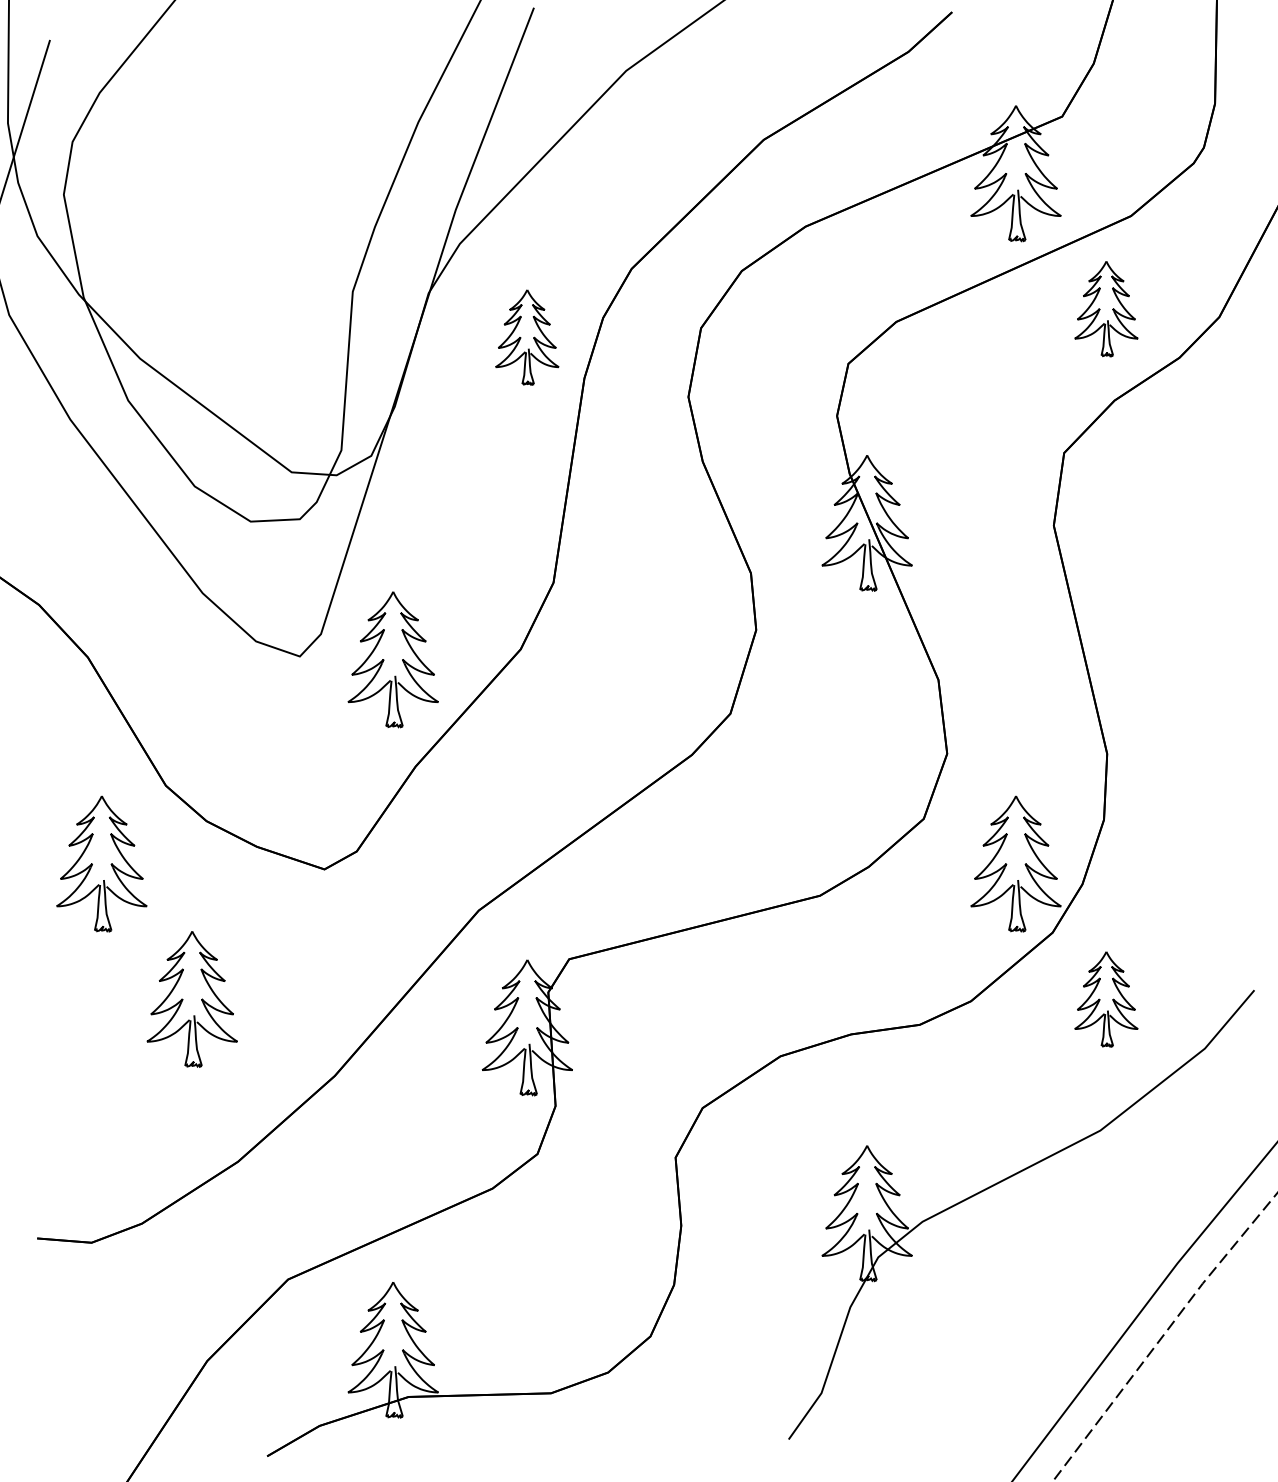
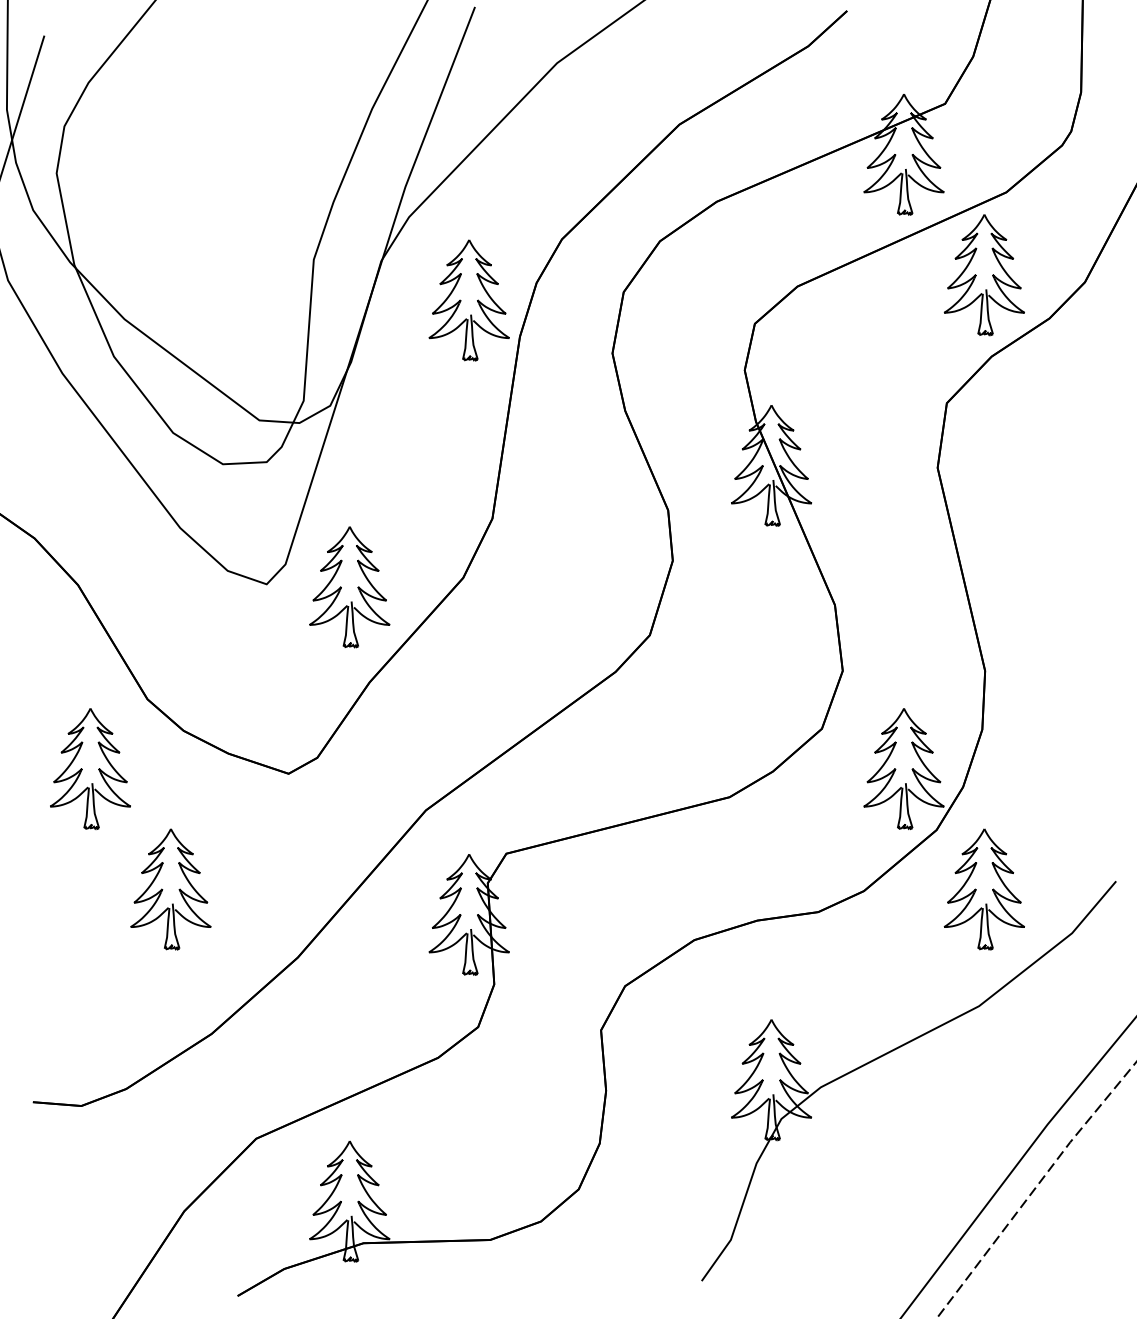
part: (1106, 308) -> (984, 274), size x1.43
part: (526, 337) -> (468, 300), size x1.43
part: (1106, 999) -> (984, 889), size x1.43

